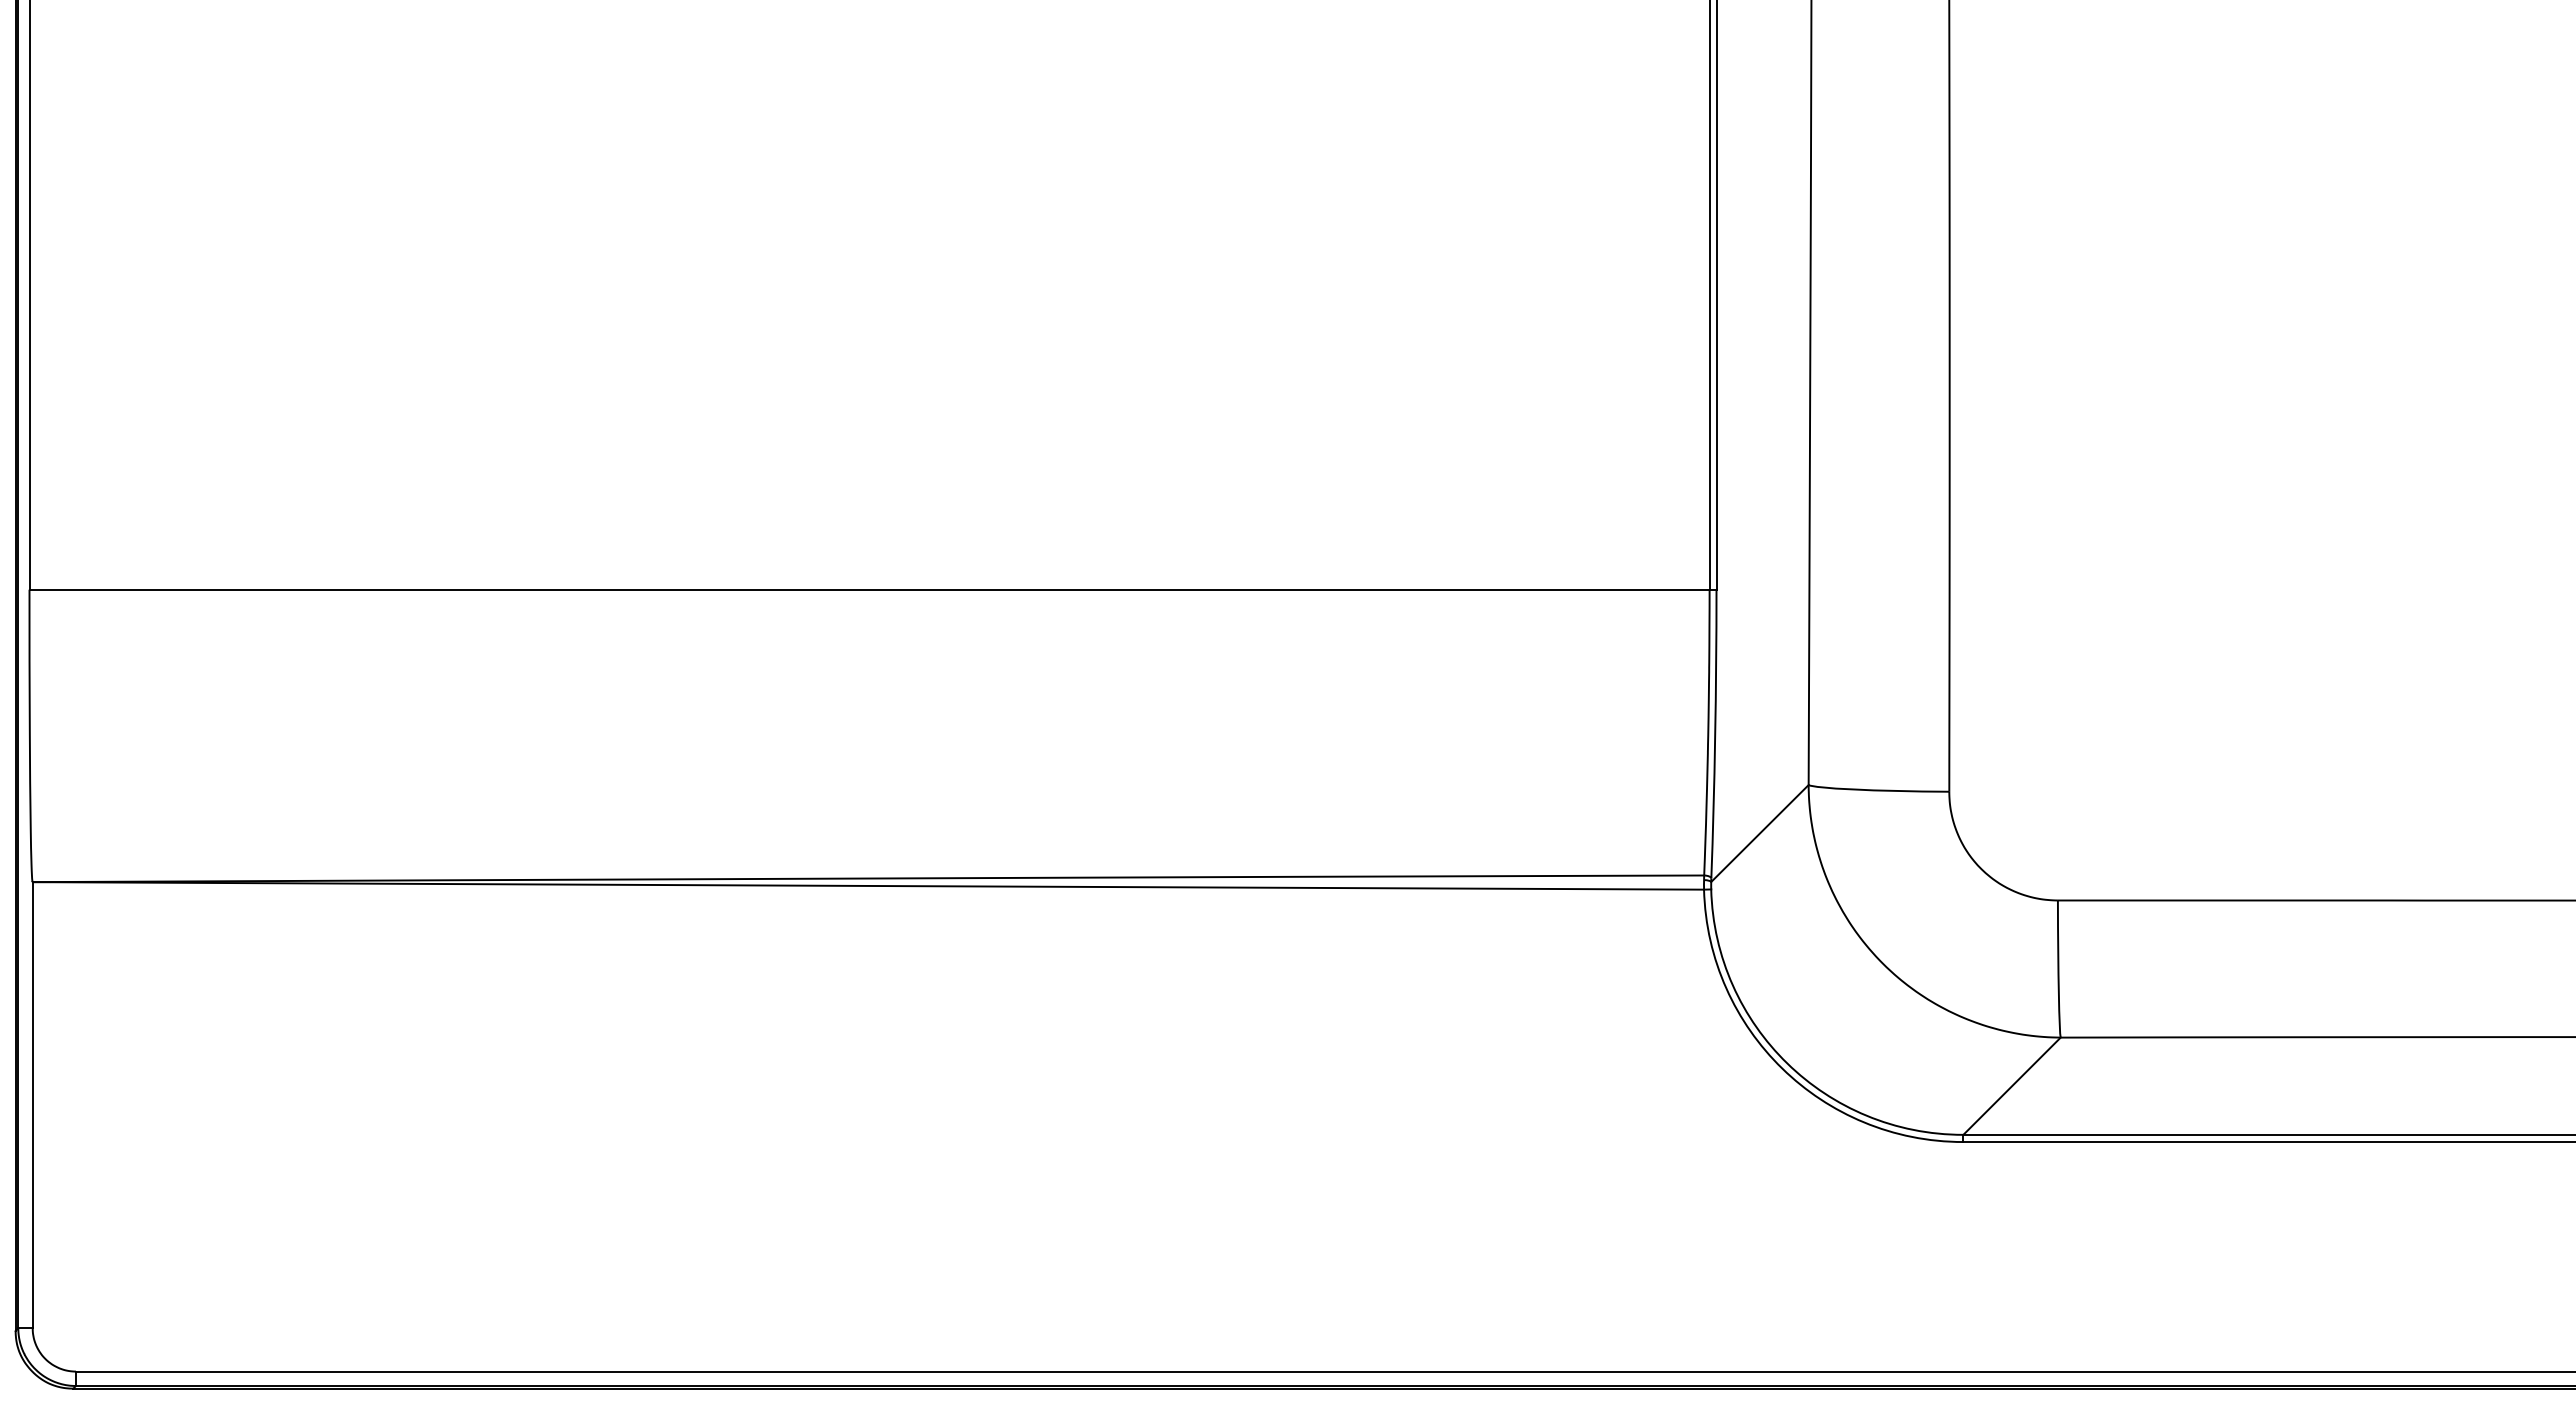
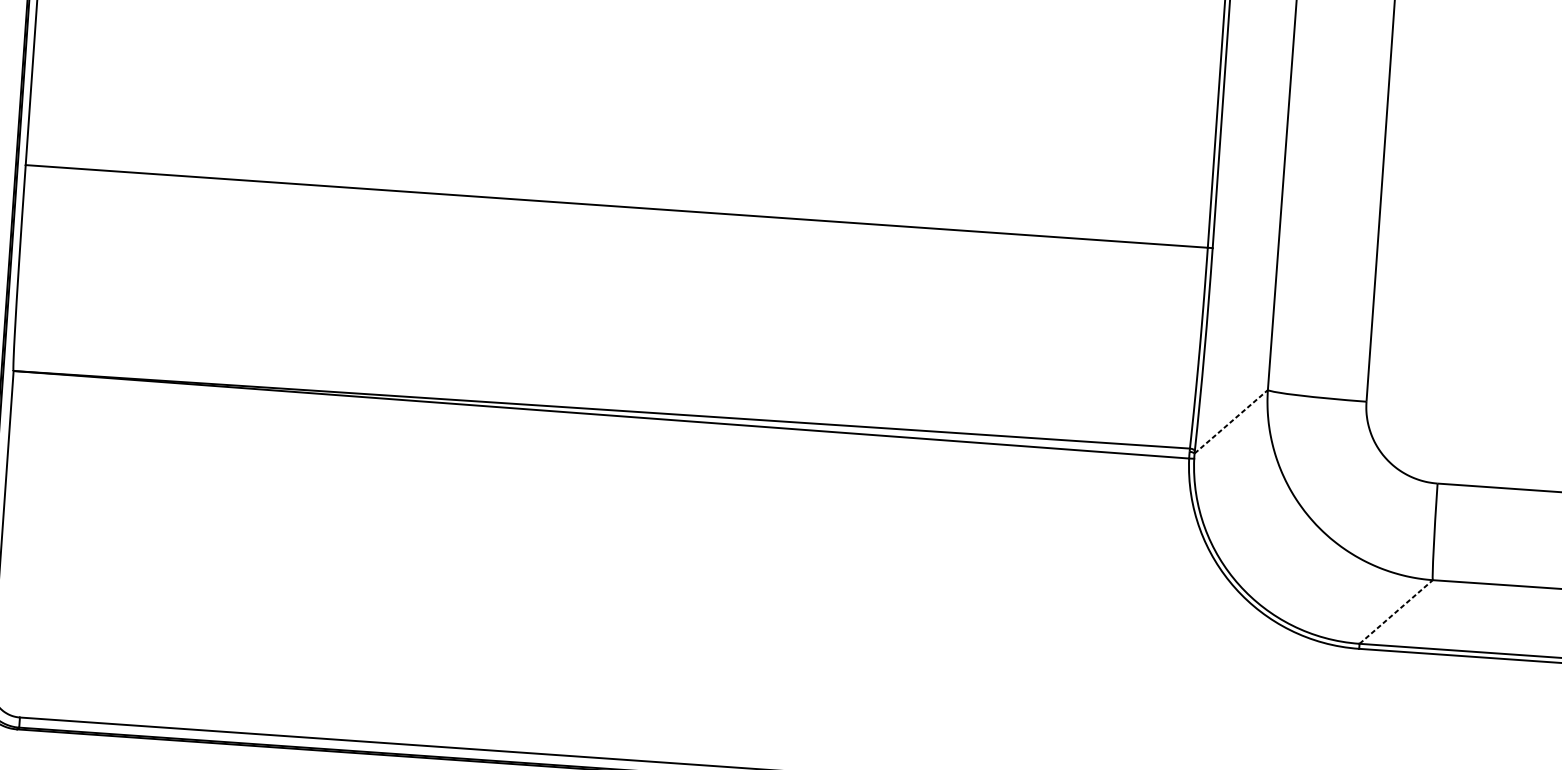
line: (1759, 833) -> (1230, 421), solid -> dashed
line: (2012, 1086) -> (1396, 612), solid -> dashed

